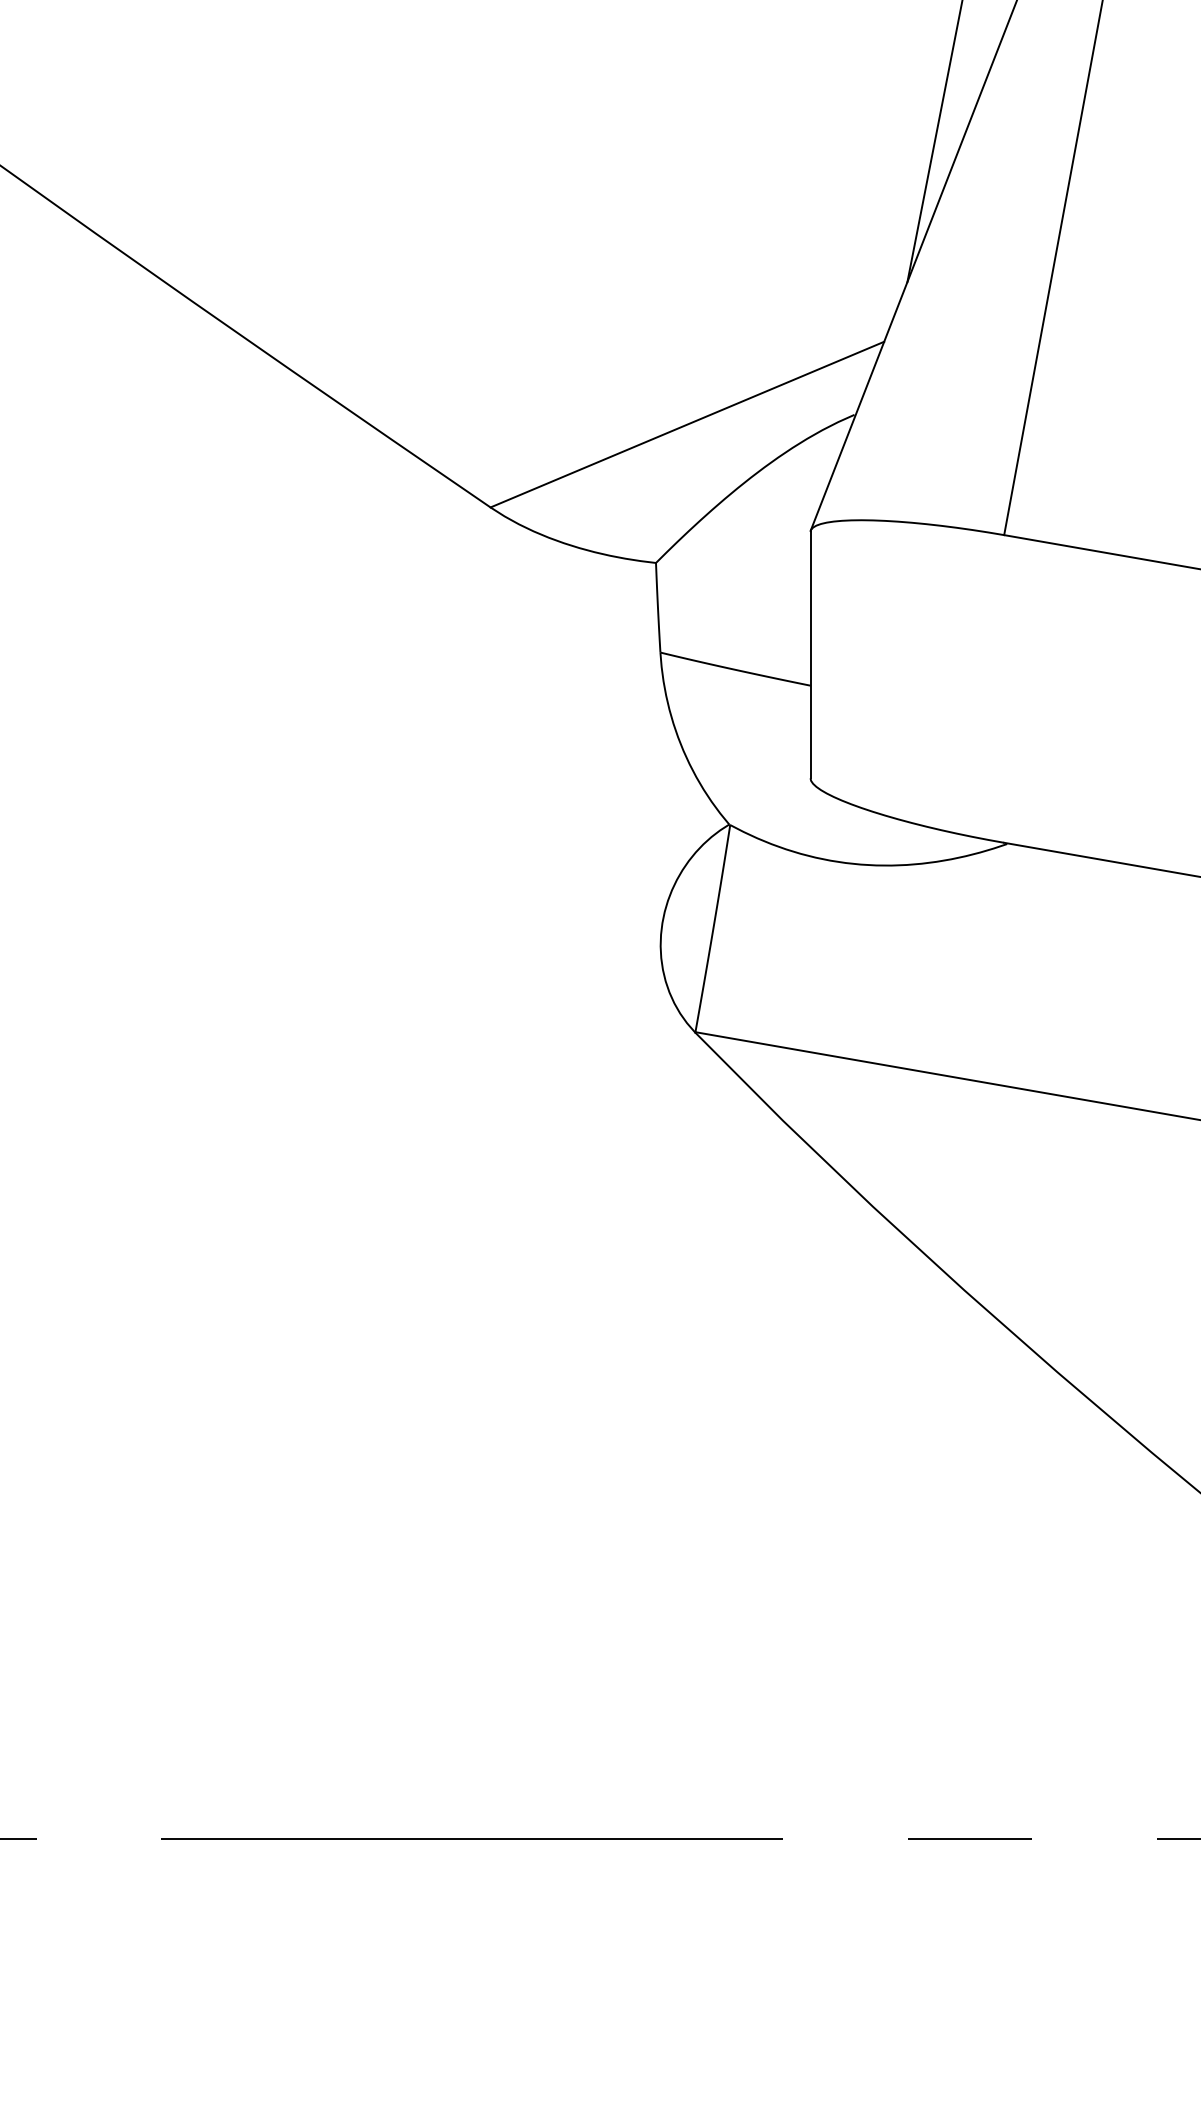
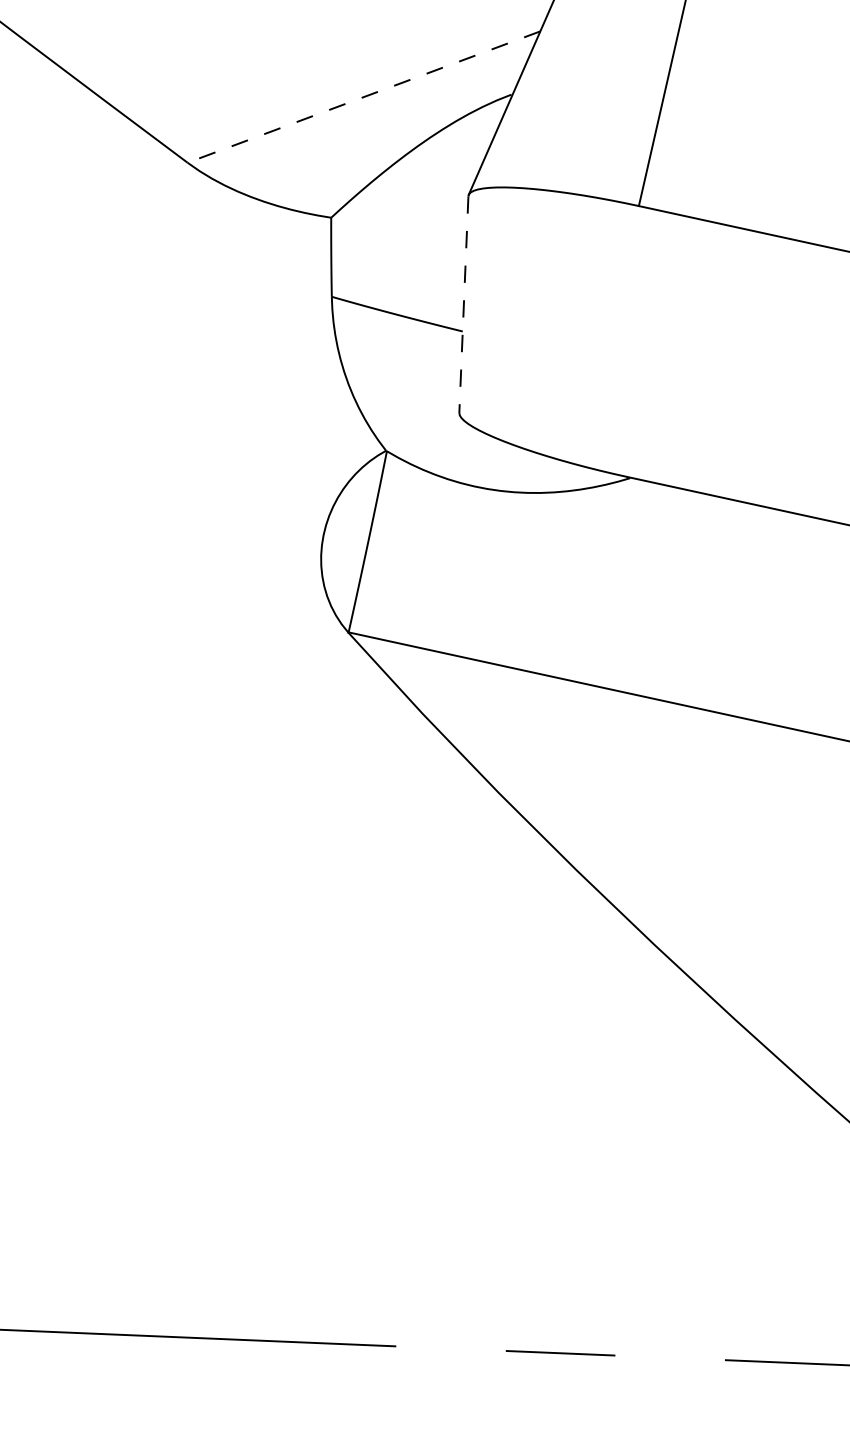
line: (687, 424) -> (364, 96), solid -> dashed
line: (810, 655) -> (463, 304), solid -> dashed

